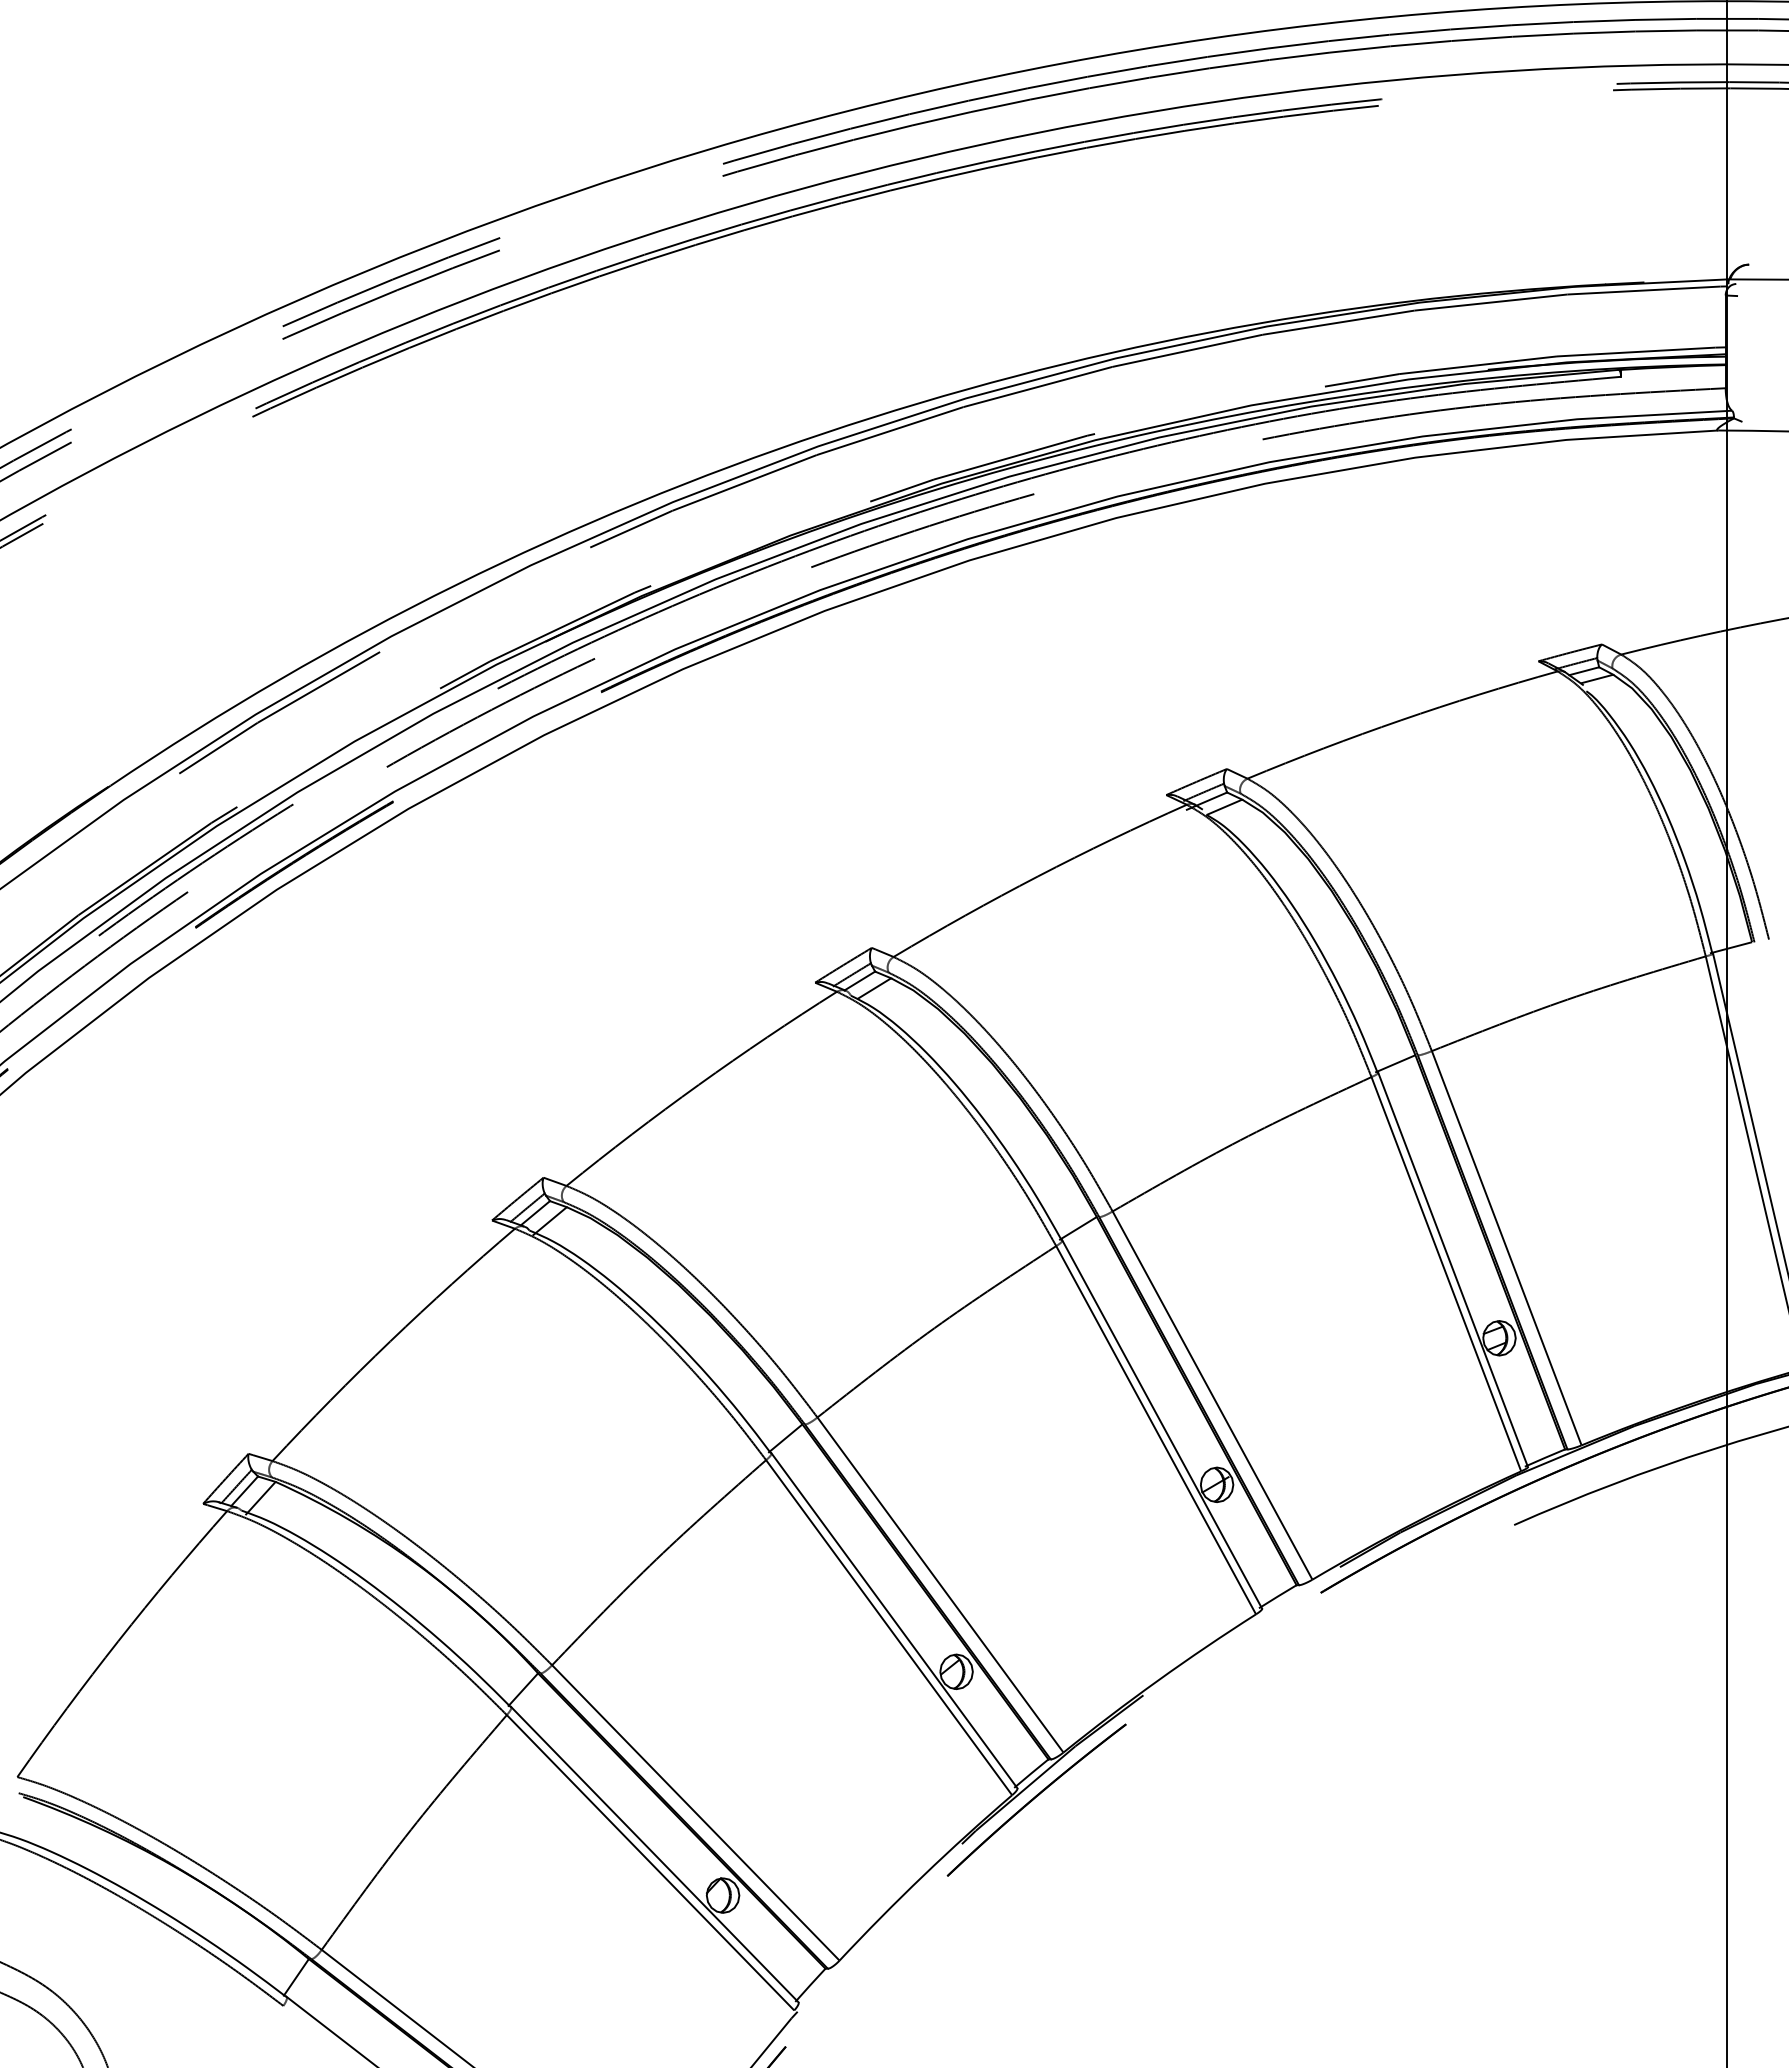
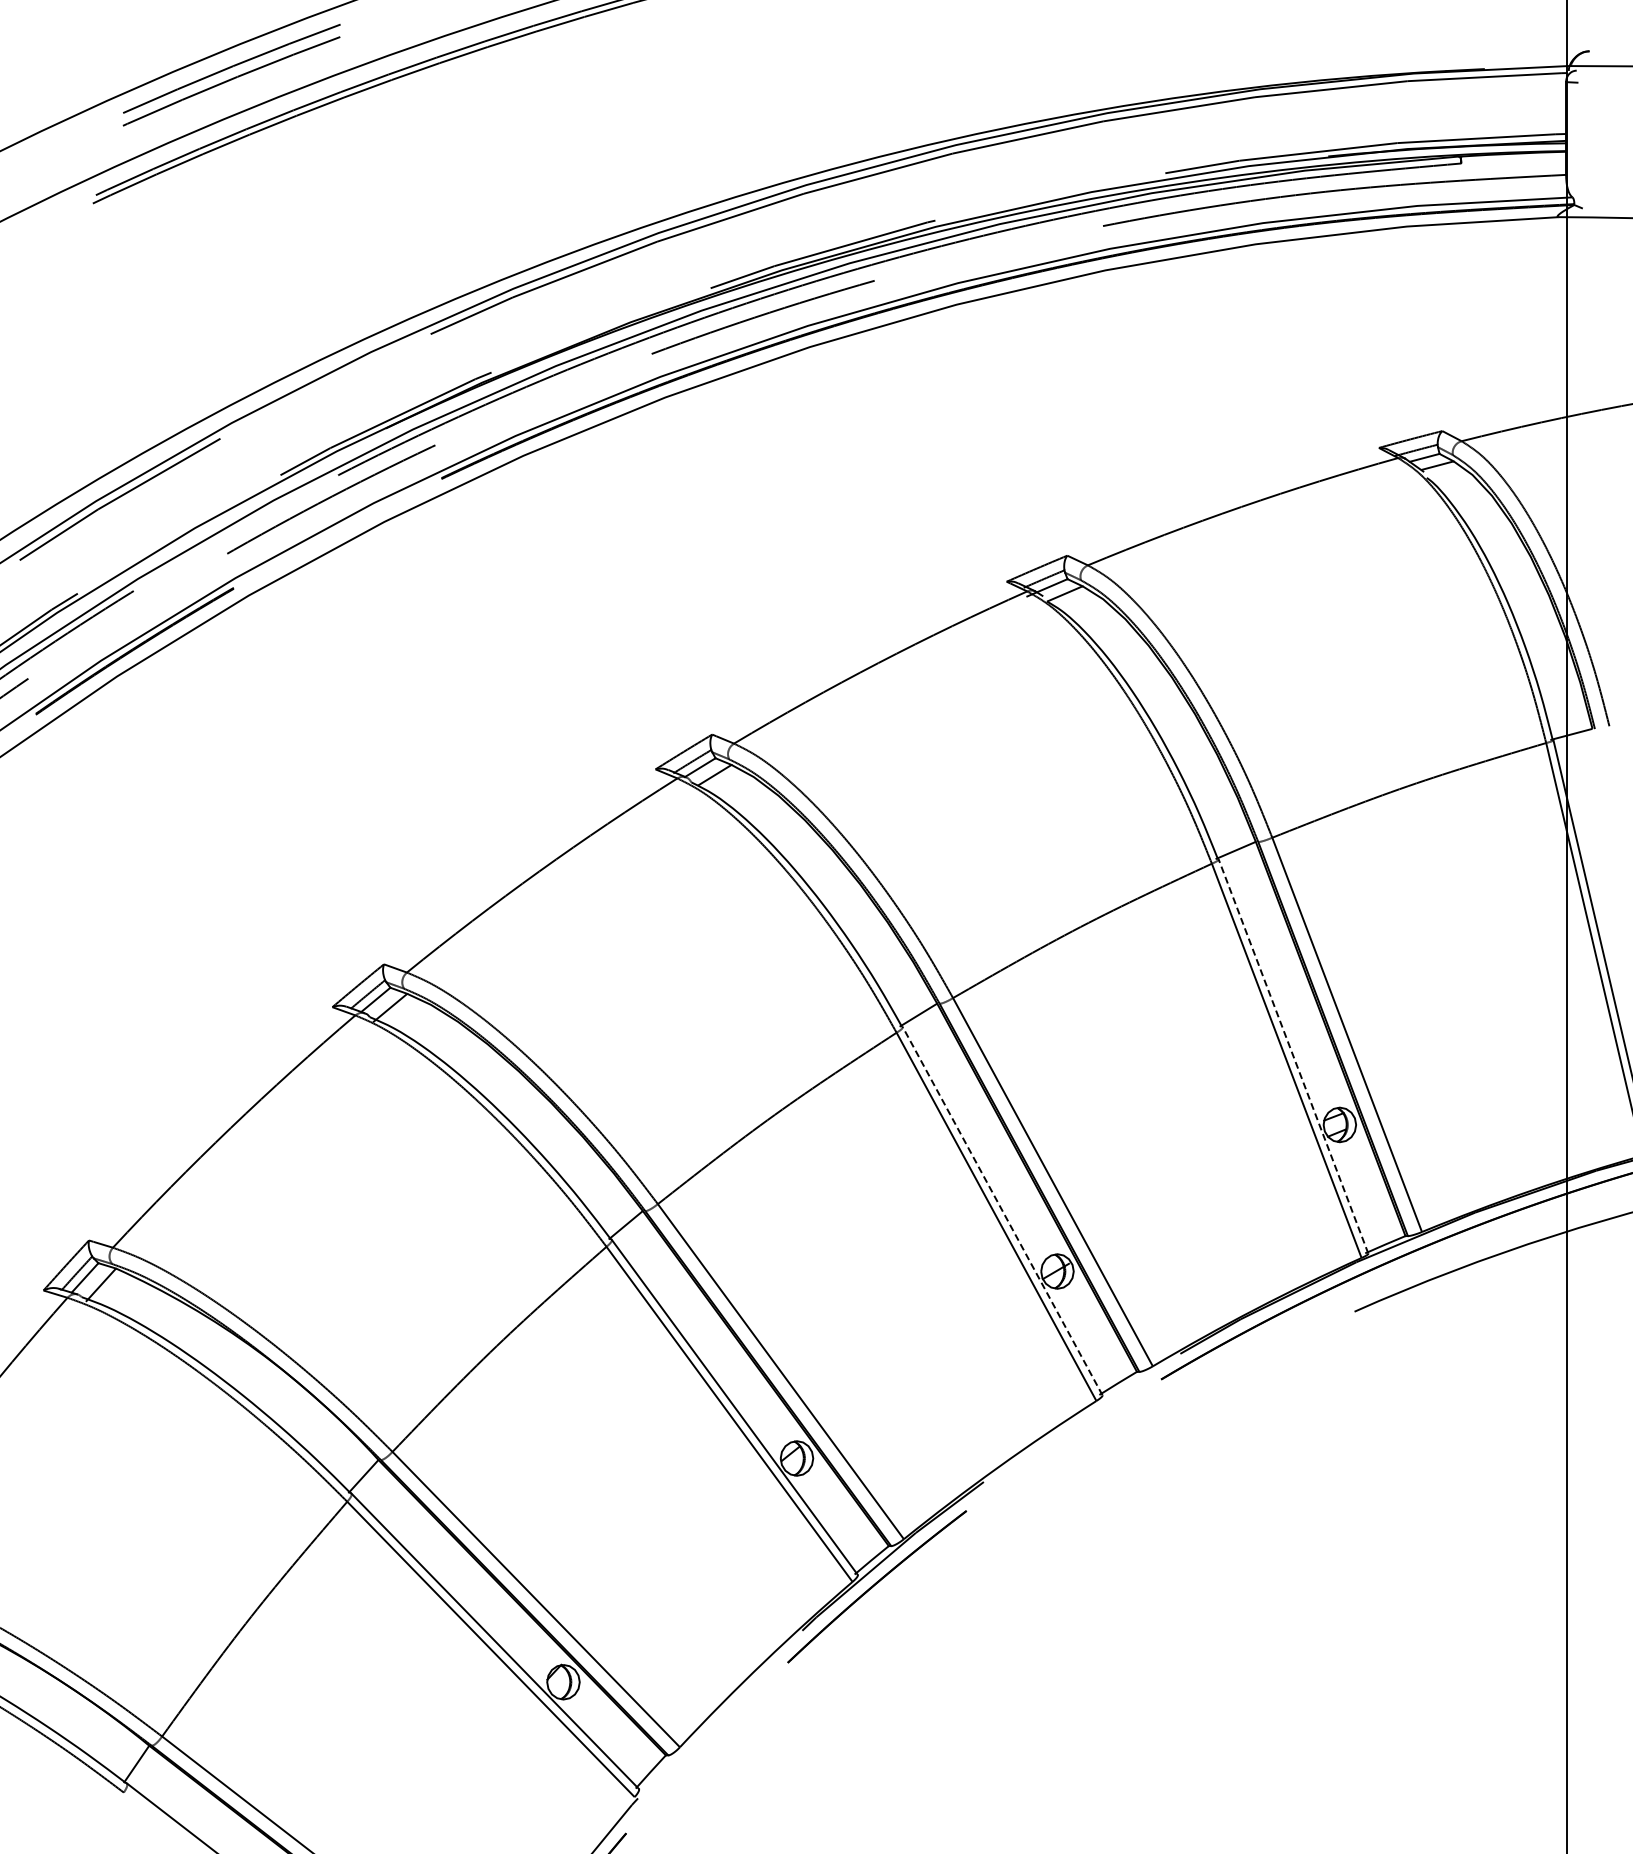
line: (1453, 1269) -> (1293, 1056), solid -> dashed
line: (1162, 1424) -> (1002, 1211), solid -> dashed

